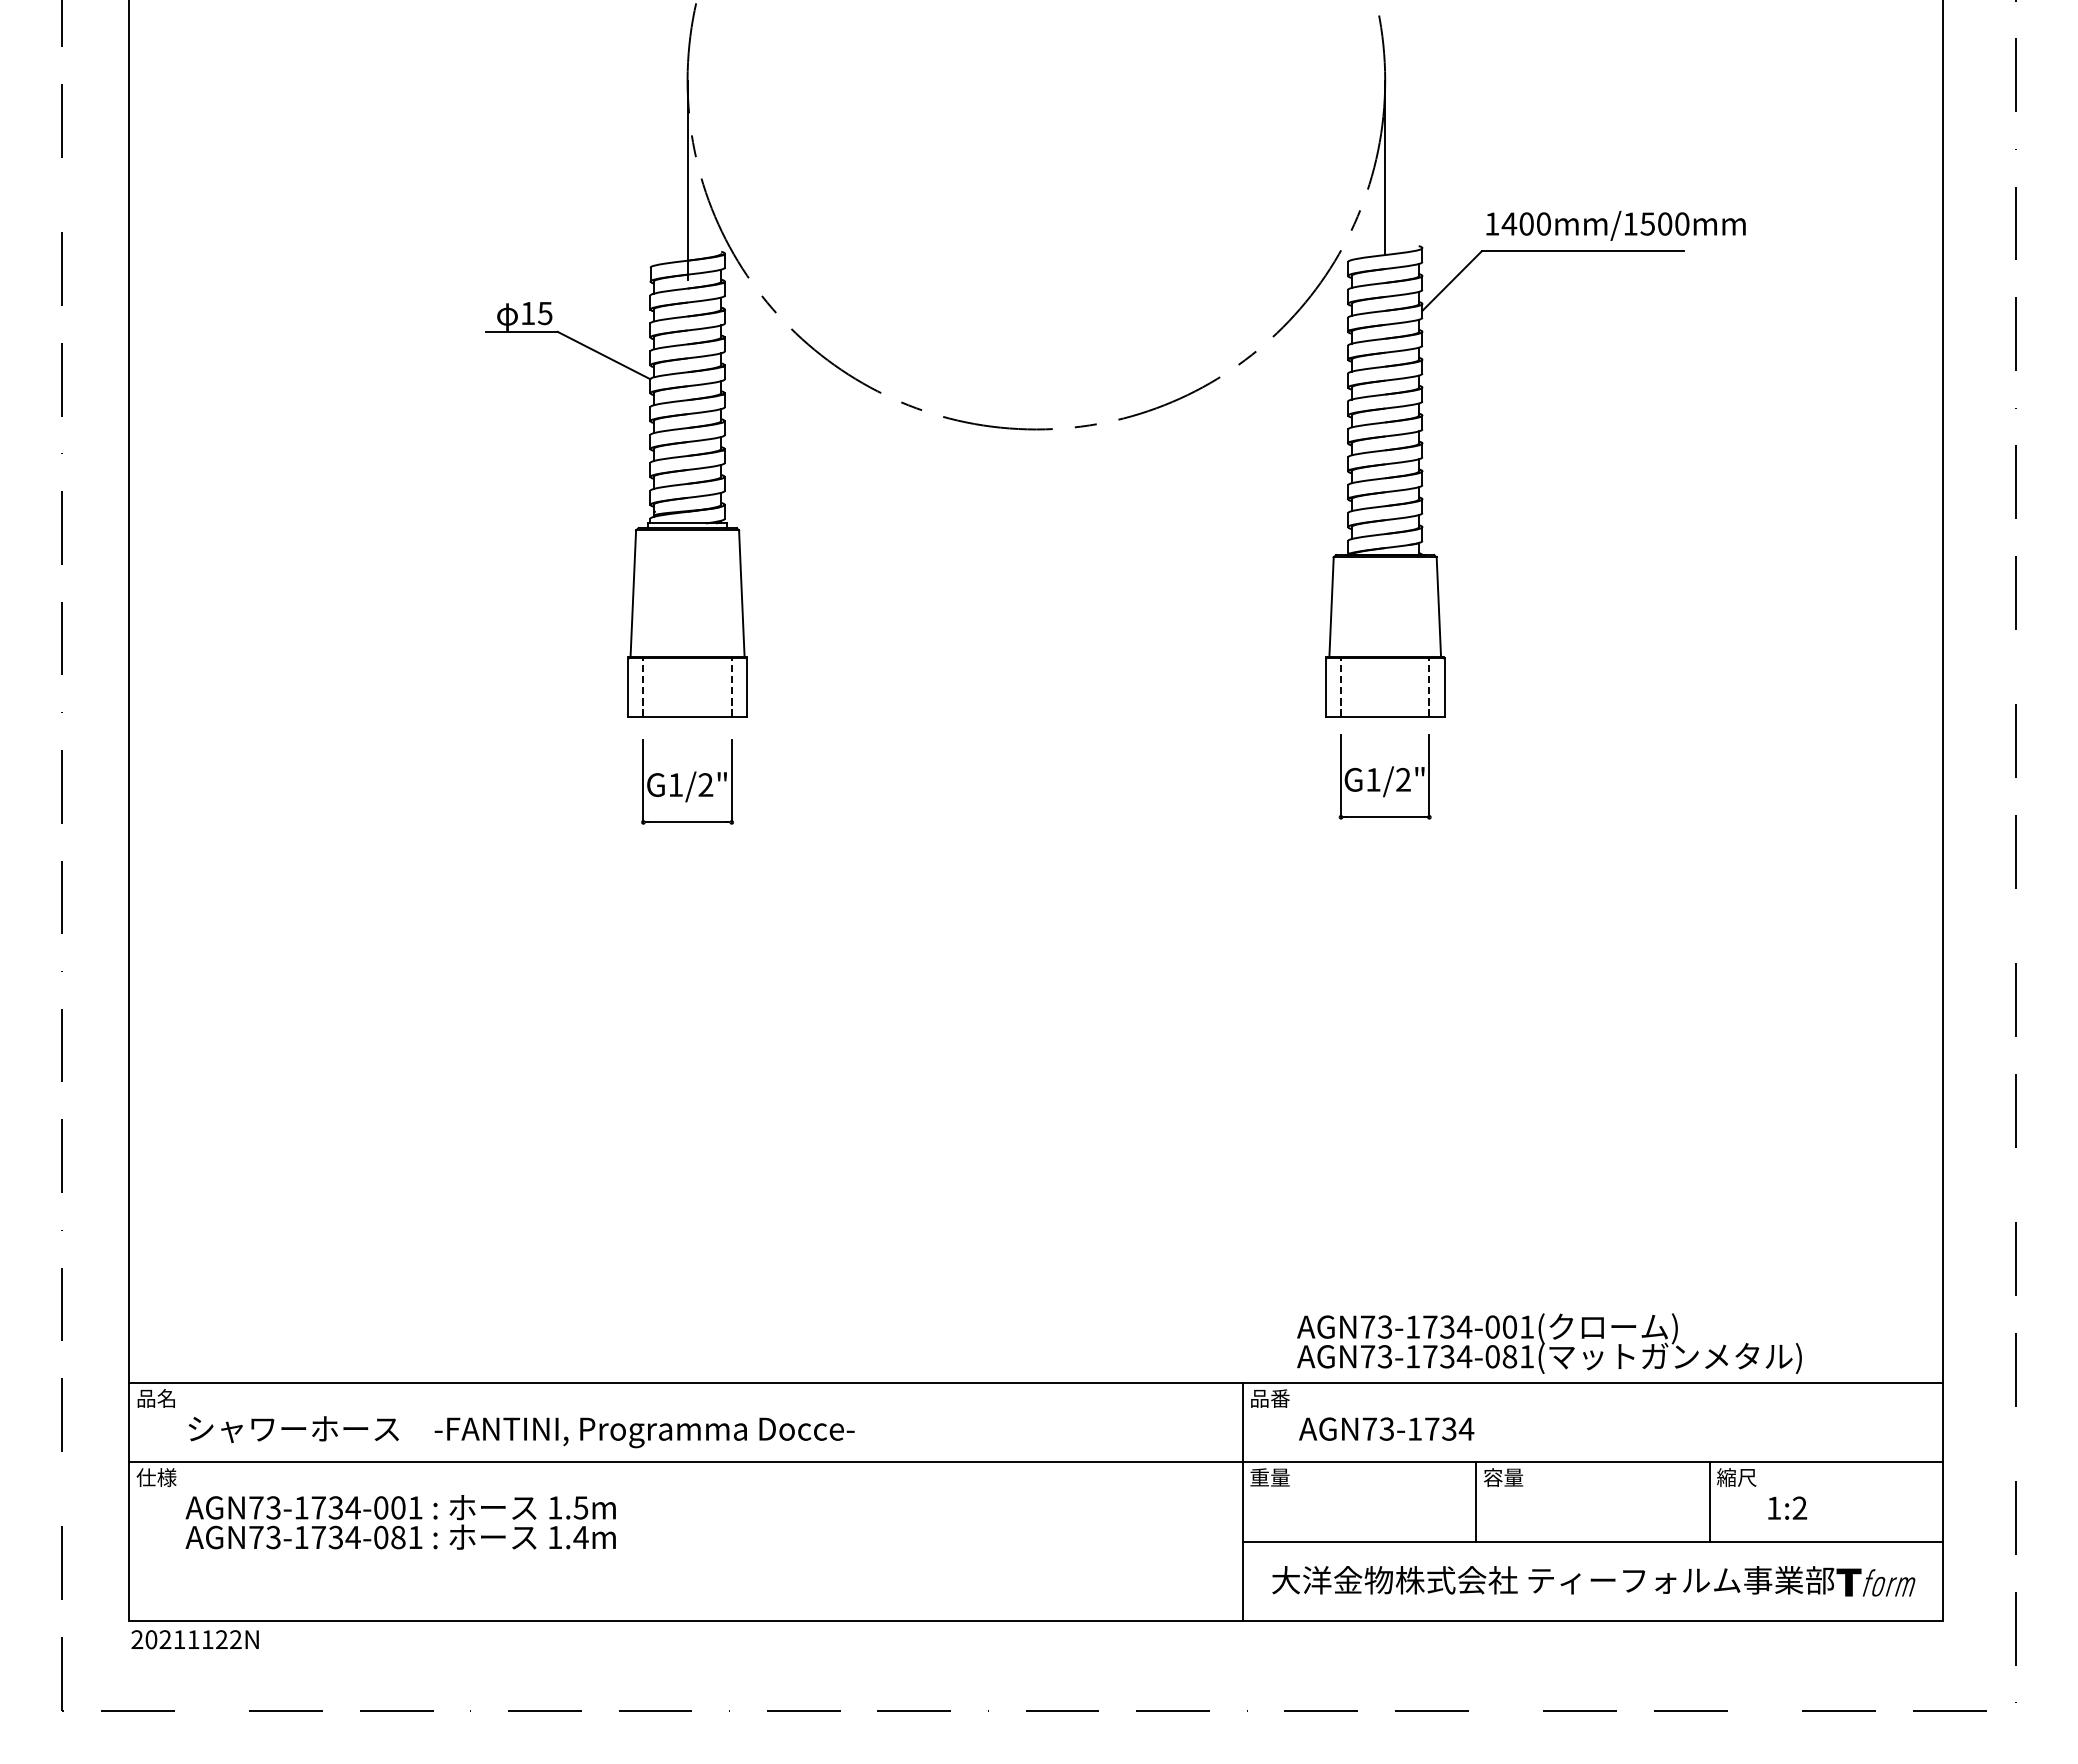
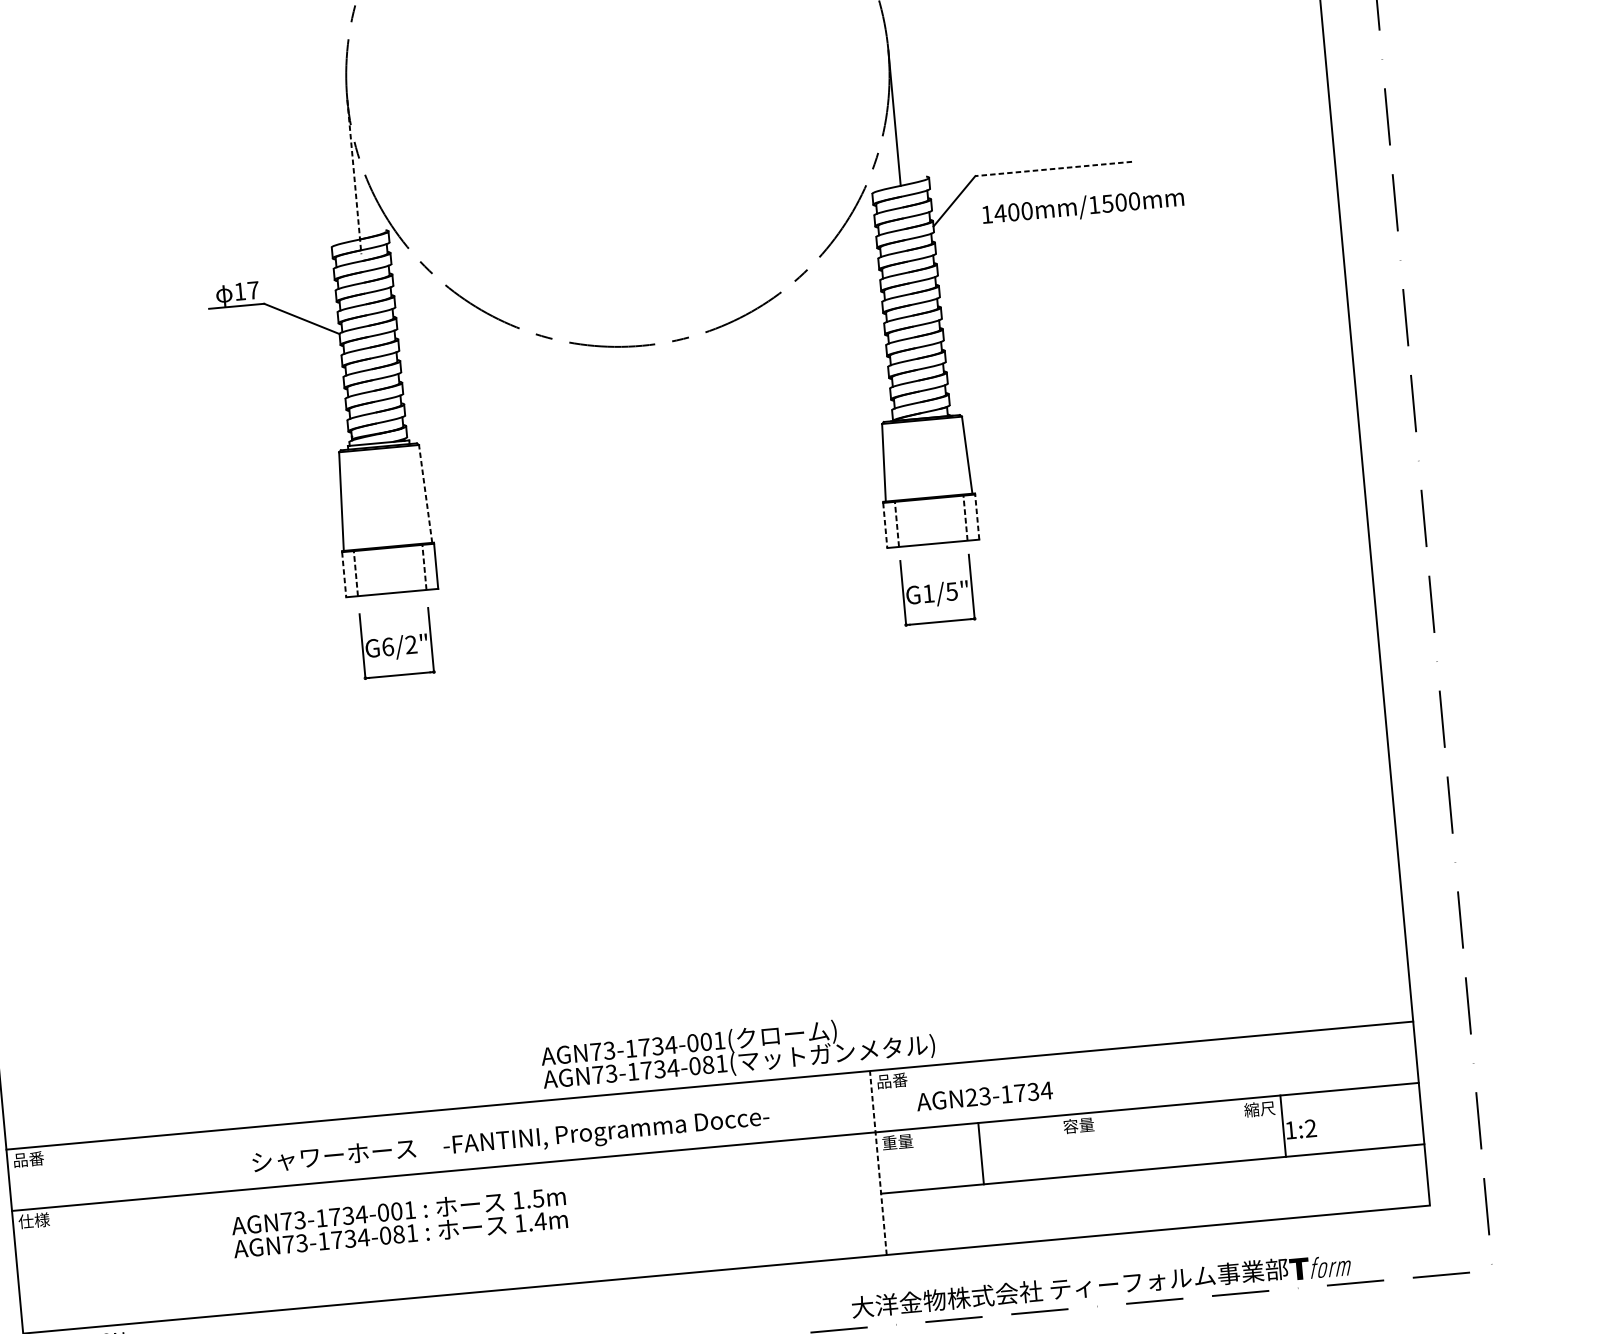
line: (687, 180) -> (354, 177), solid -> dashed
text: (1615, 225) -> (1082, 207), moved
line: (1582, 251) -> (1053, 169), solid -> dashed
text: (544, 313) -> (252, 290), 15 -> 17
line: (741, 593) -> (425, 493), solid -> dashed
line: (1444, 687) -> (977, 517), solid -> dashed
line: (628, 688) -> (344, 575), solid -> dashed
line: (1325, 688) -> (885, 526), solid -> dashed
text: (1403, 779) -> (951, 591), G1/2" -> G1/5"
text: (676, 785) -> (388, 647), G1/2" -> G6/2"
text: (1549, 1343) -> (738, 1051), moved
text: (166, 1398) -> (36, 1158), 品名 -> 品番
text: (1369, 1428) -> (971, 1097), AGN73-1734 -> AGN23-1734
text: (521, 1432) -> (510, 1142), moved
line: (1242, 1501) -> (878, 1162), solid -> dashed
line: (1476, 1501) -> (981, 1153), moved
line: (1709, 1501) -> (1282, 1125), moved
text: (400, 1522) -> (399, 1222), moved
text: (1593, 1581) -> (1101, 1286), moved

